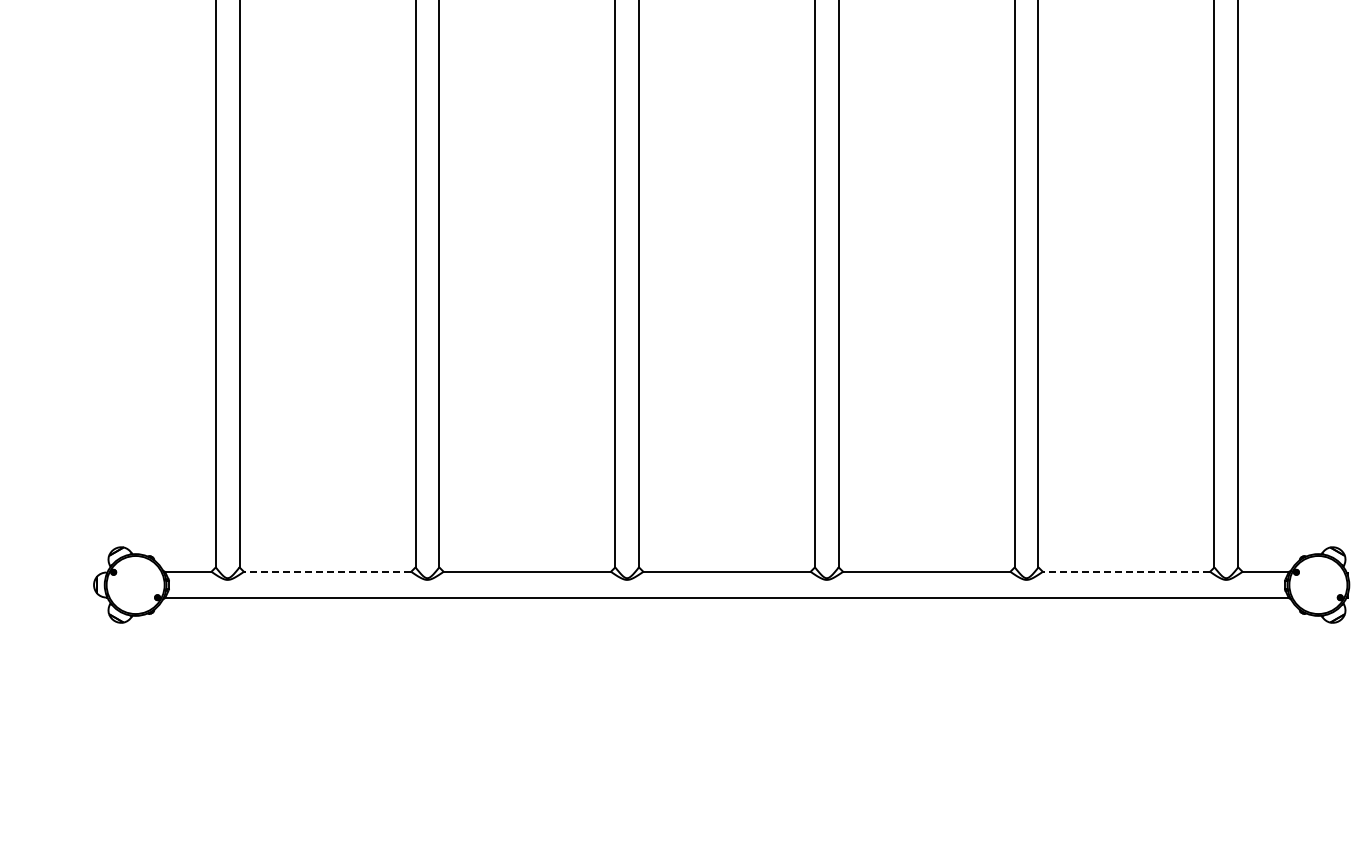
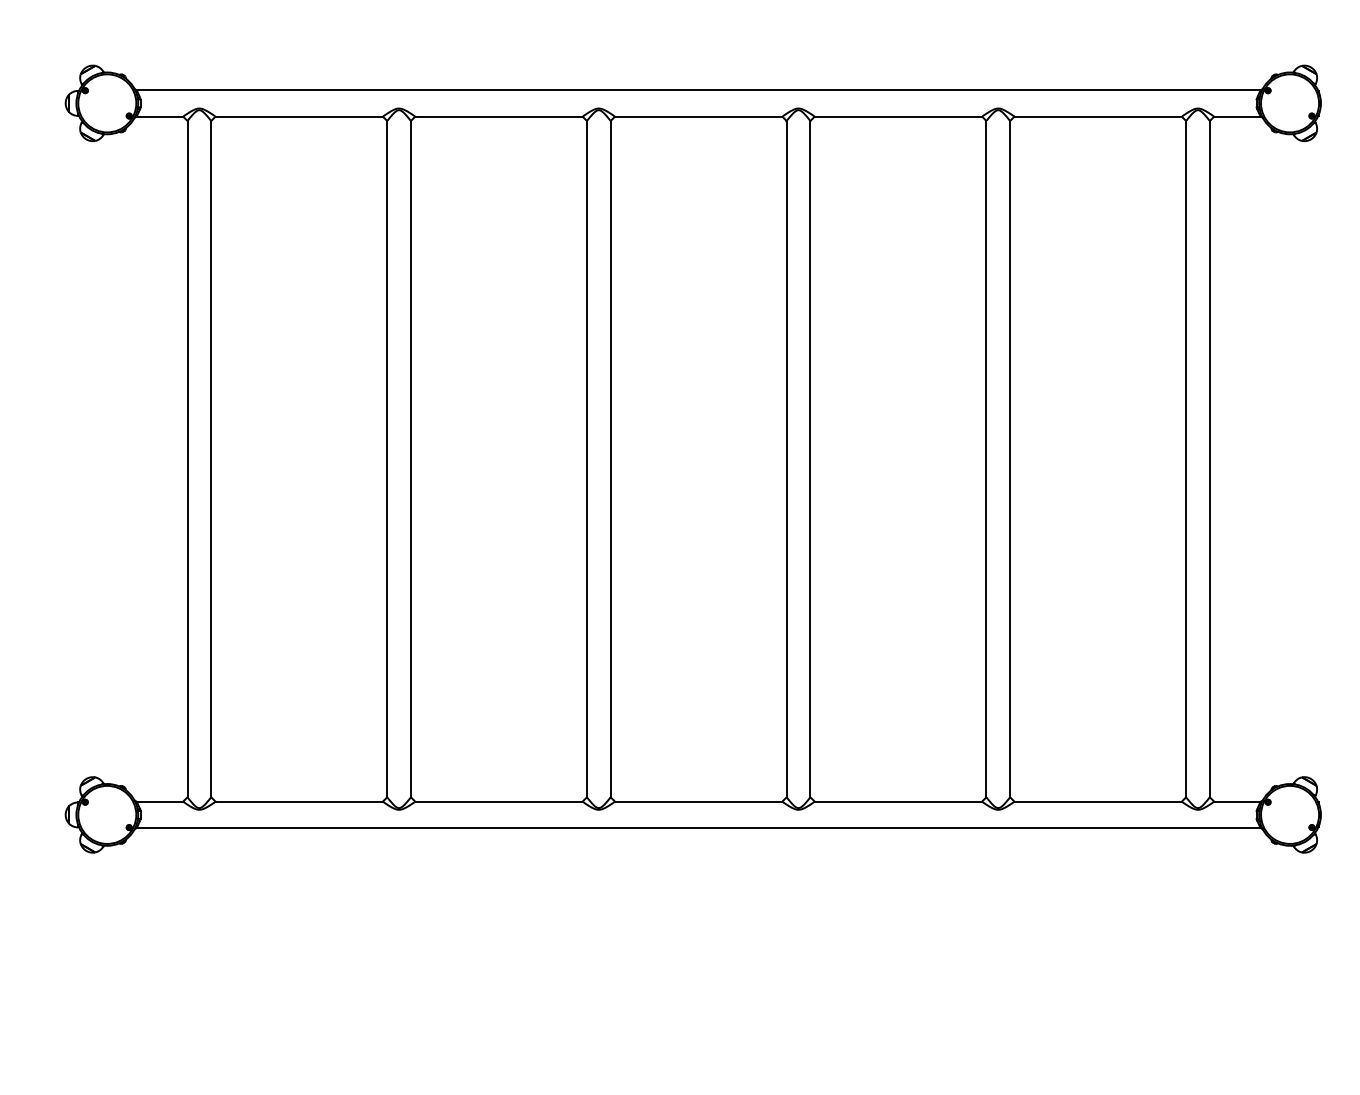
line: (327, 571) -> (299, 801), dashed -> solid
line: (1126, 571) -> (1098, 801), dashed -> solid

